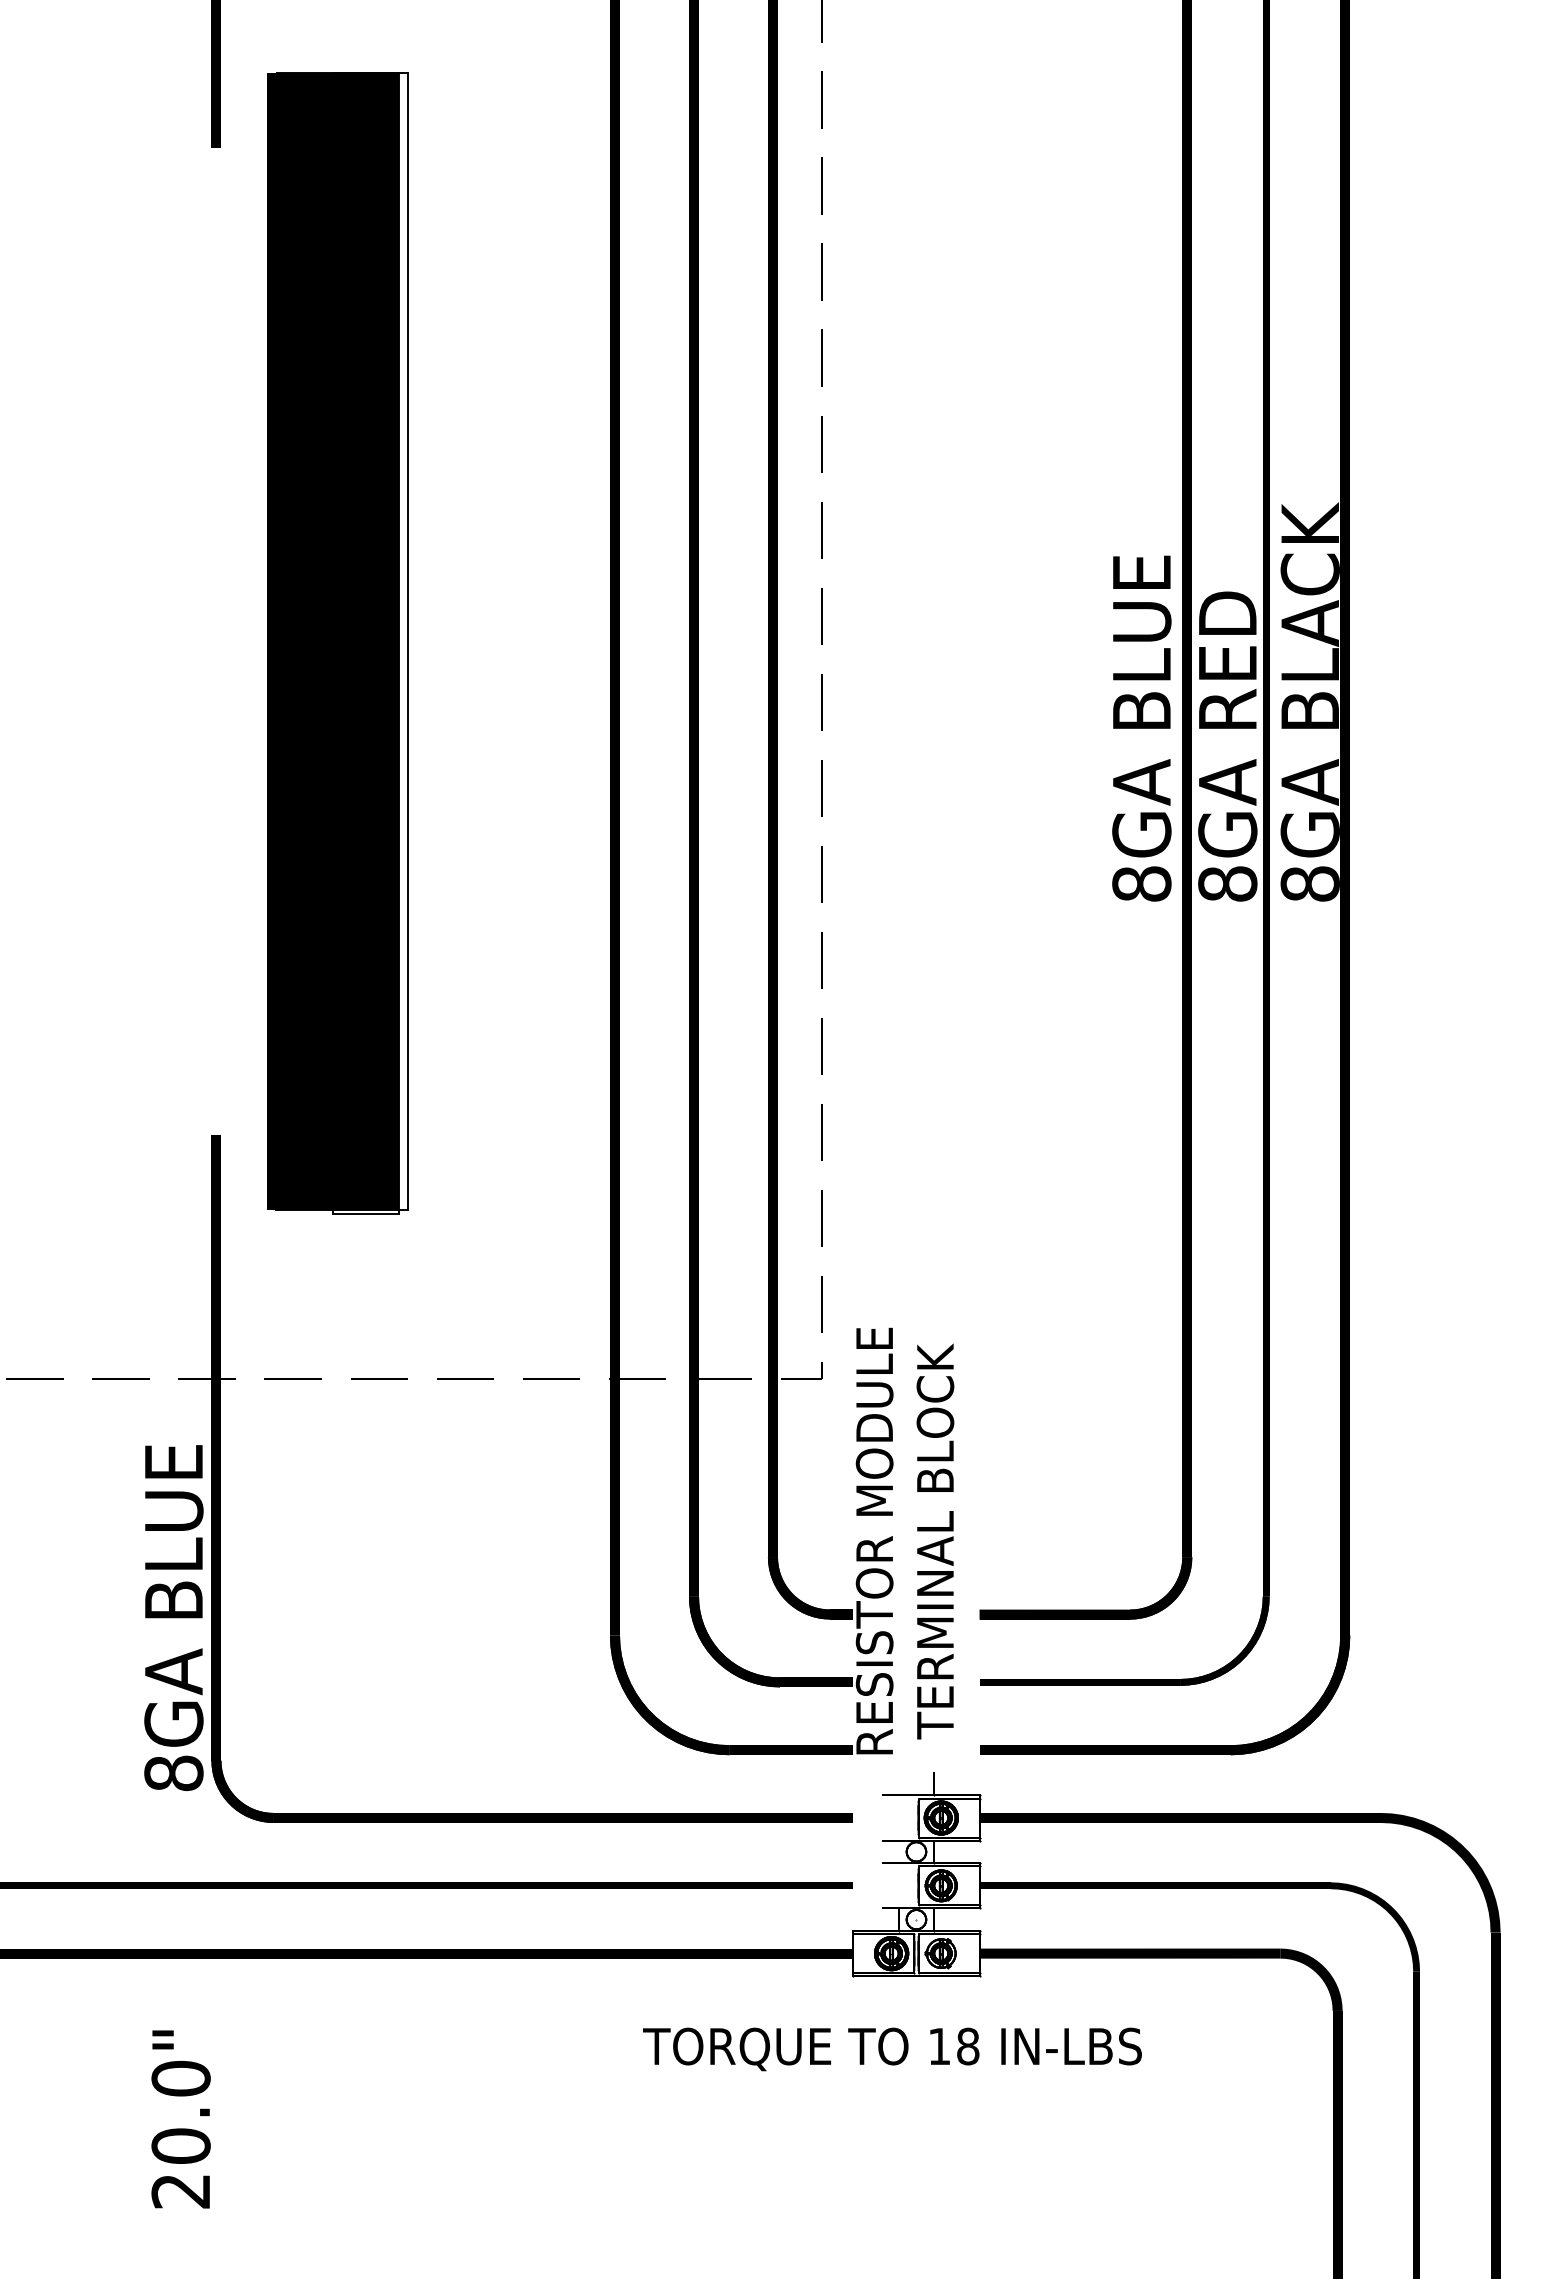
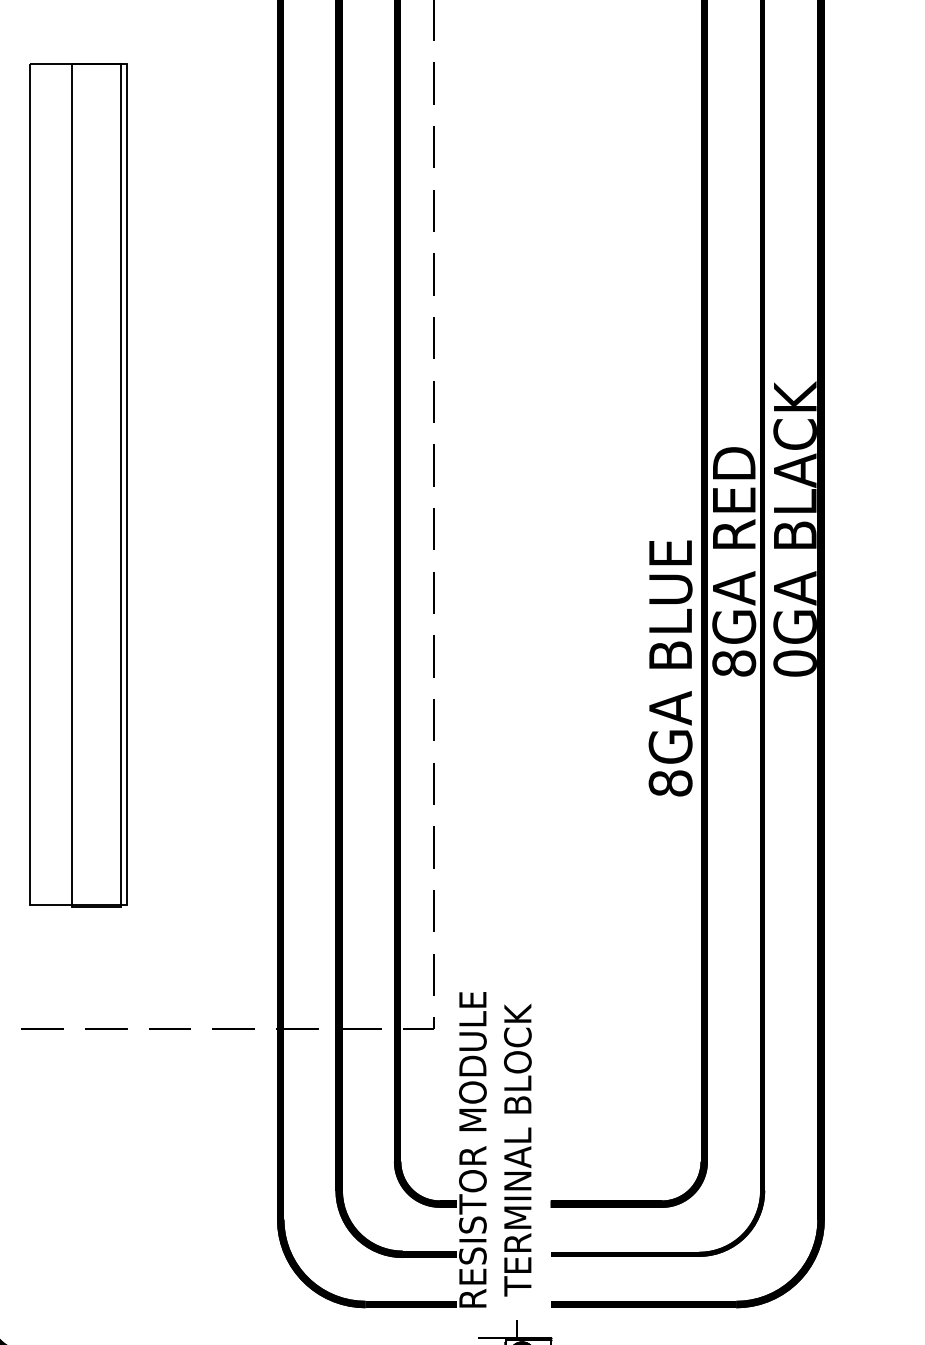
fill: (332, 641) -> (71, 484), removed
text: (1141, 728) -> (670, 668), moved
text: (1309, 883) -> (794, 663), 8GA -> 0GA

